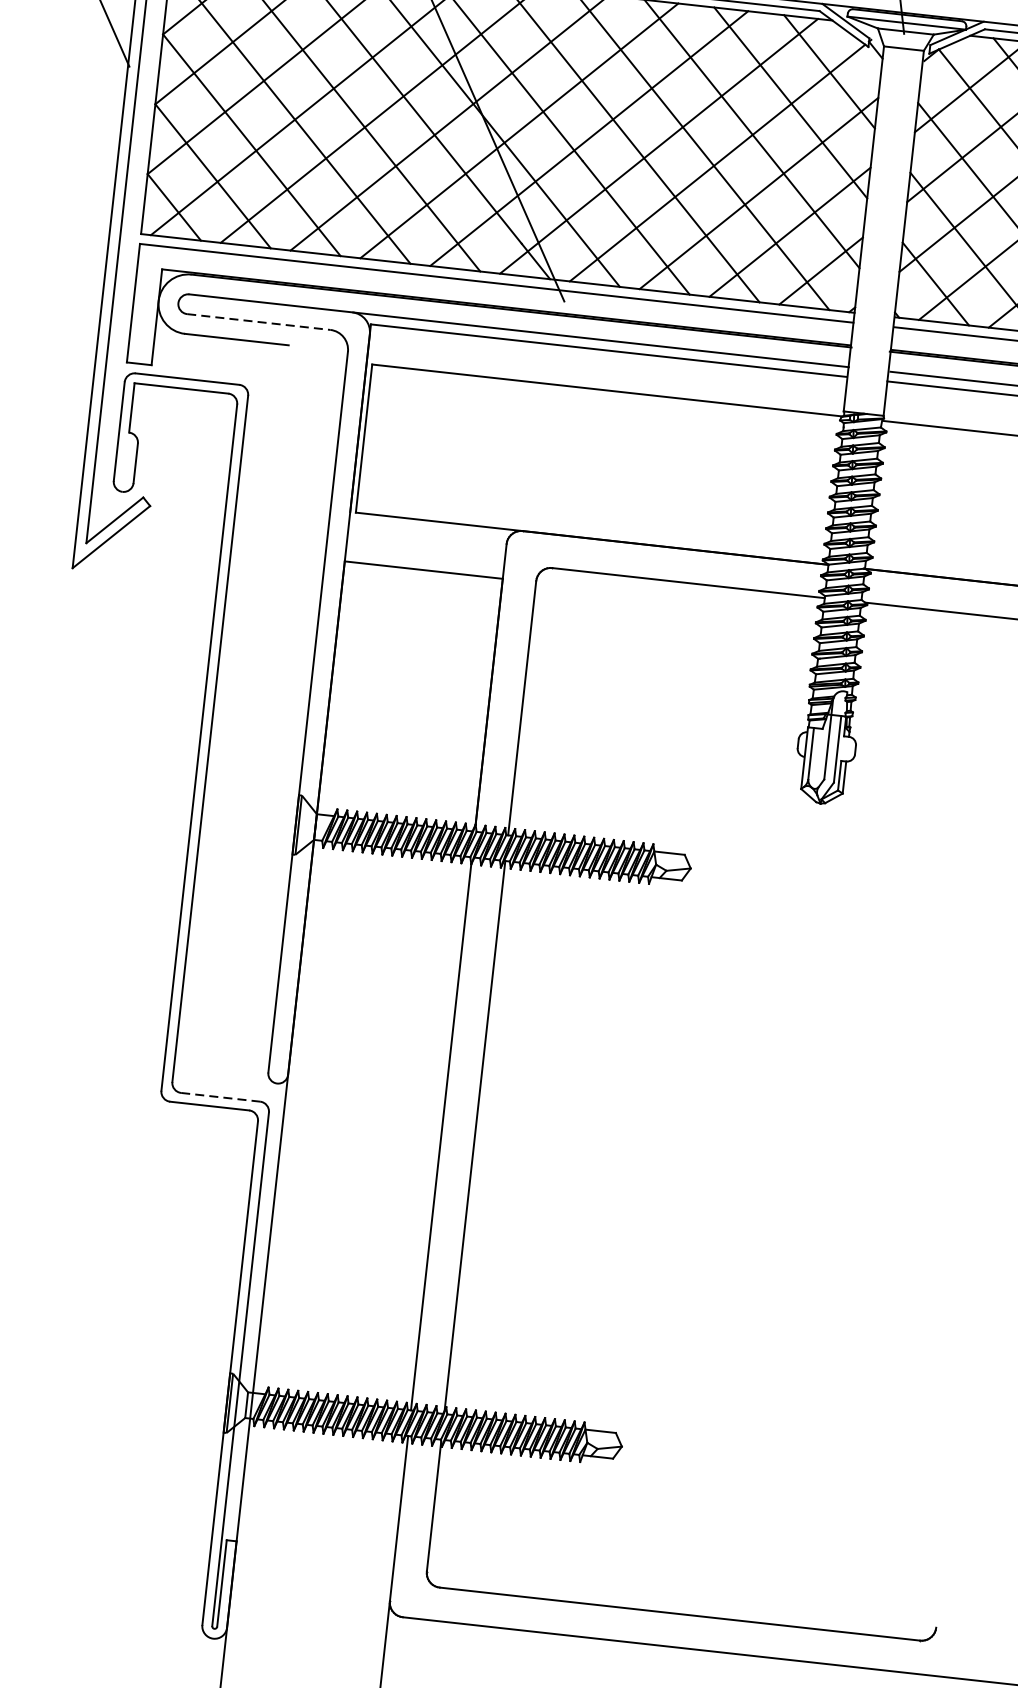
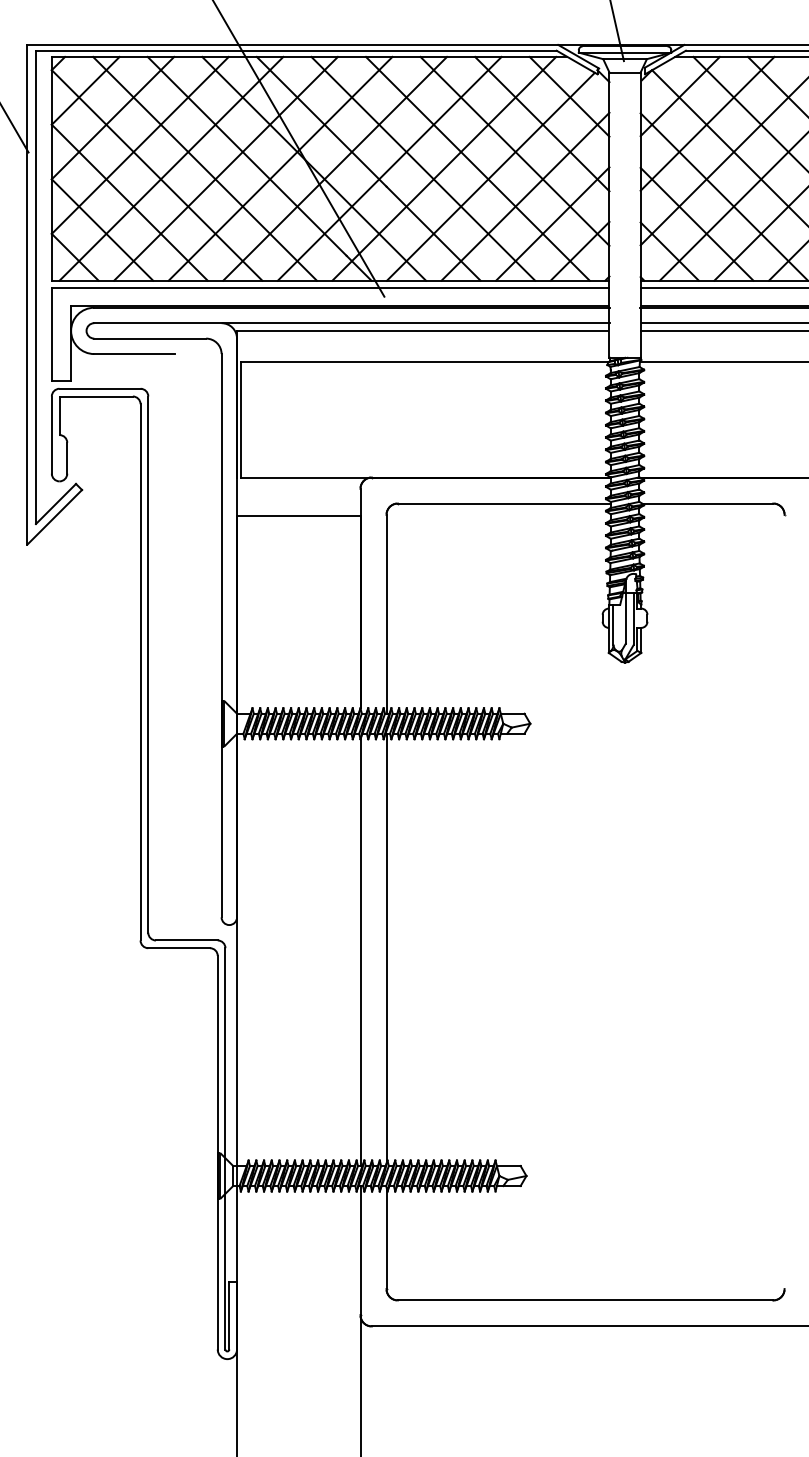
line: (259, 321) -> (150, 338), dashed -> solid
line: (220, 1097) -> (186, 940), dashed -> solid

